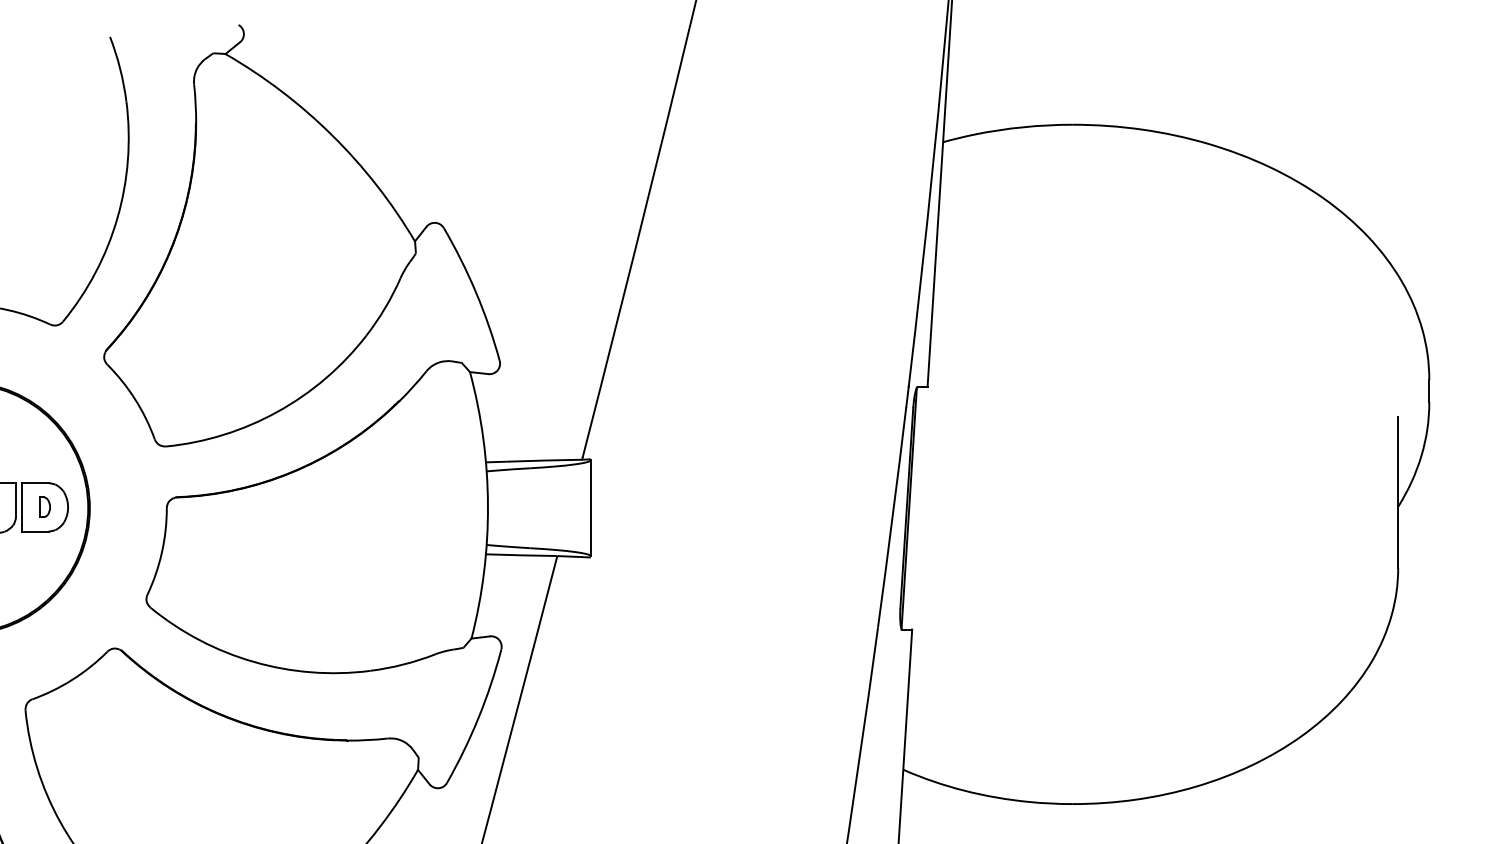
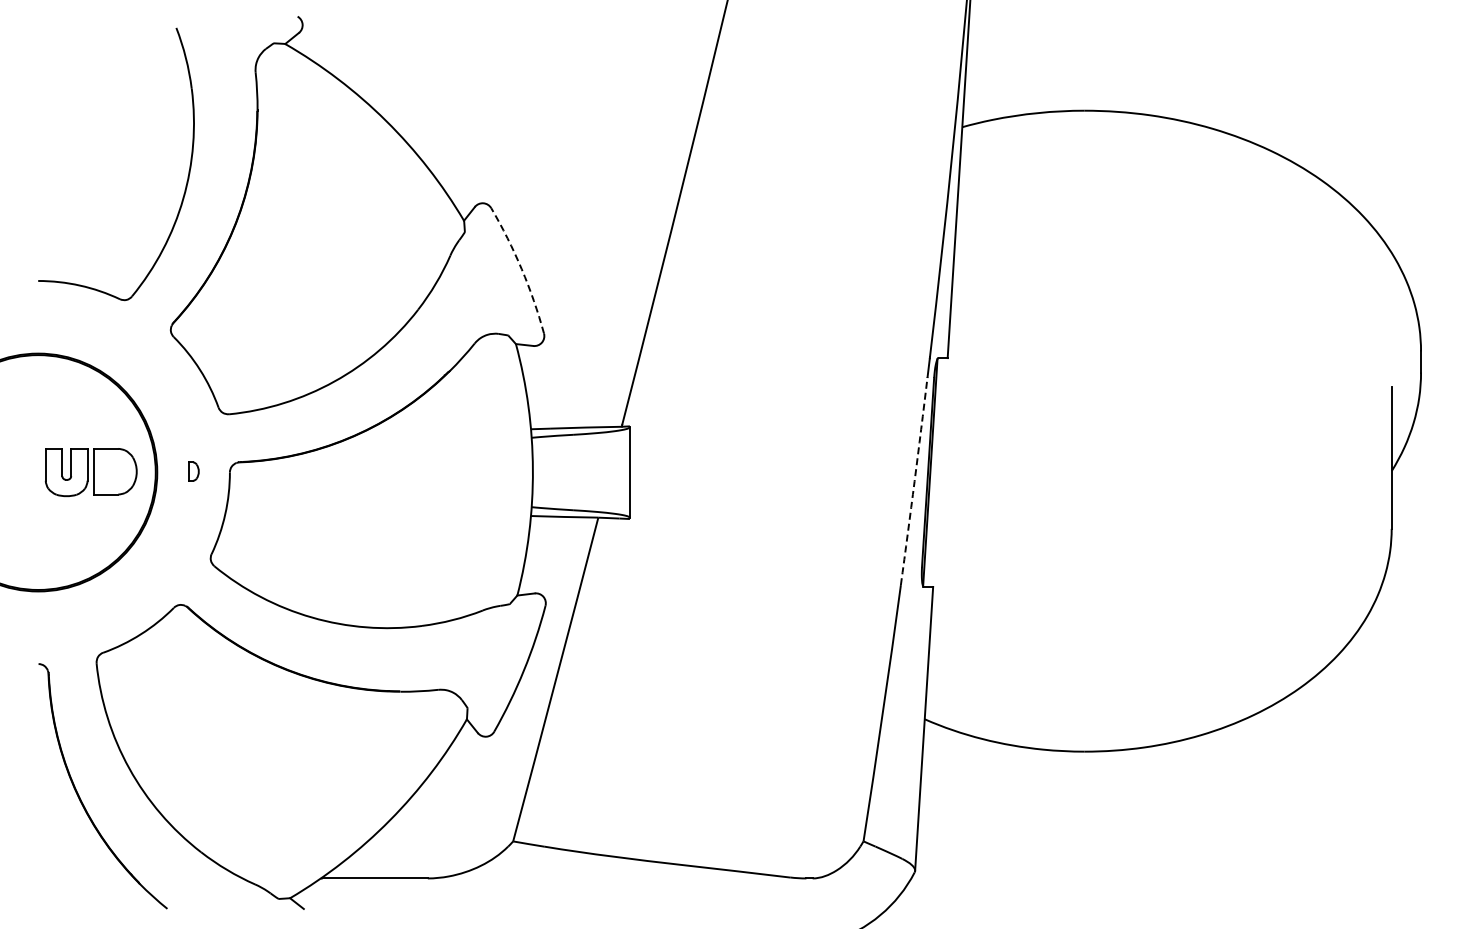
arc: (475, 293) -> (521, 269), solid -> dashed
part: (44, 507) -> (193, 471), moved
arc: (892, 517) -> (914, 481), solid -> dashed

